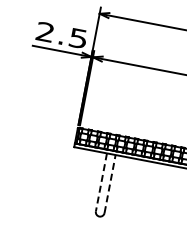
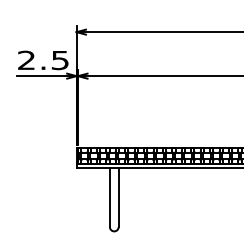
line: (101, 182) -> (109, 197), dashed -> solid
line: (109, 184) -> (118, 197), dashed -> solid

